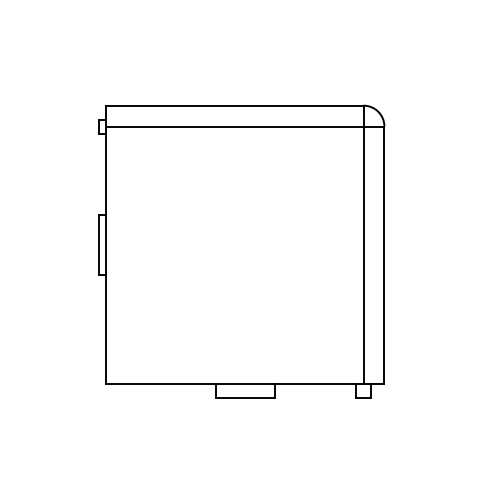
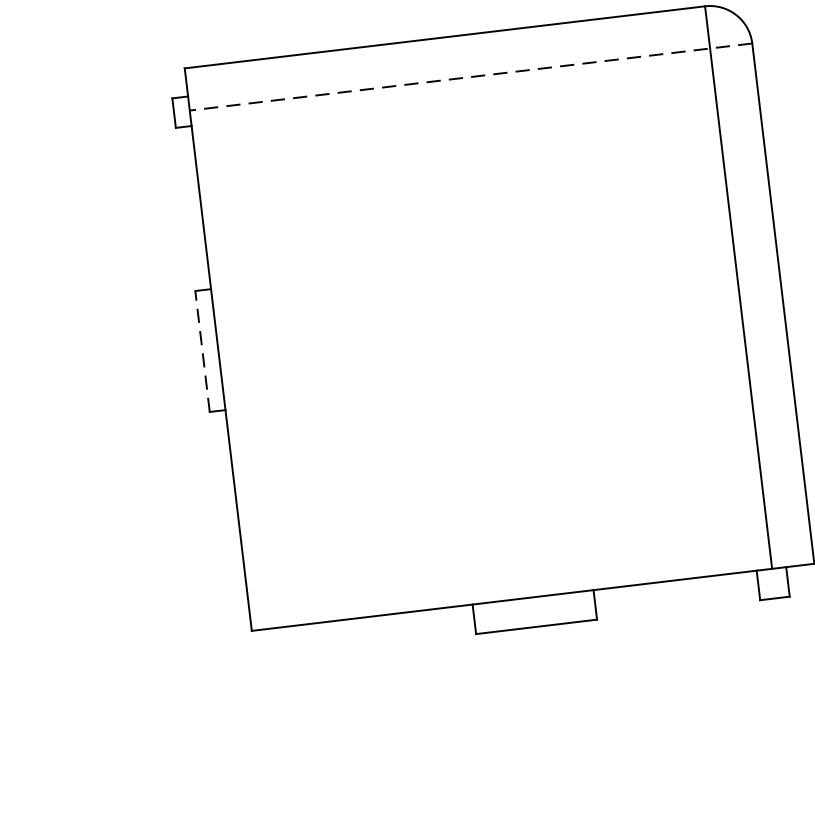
line: (244, 126) -> (469, 77), solid -> dashed
line: (98, 244) -> (202, 351), solid -> dashed

